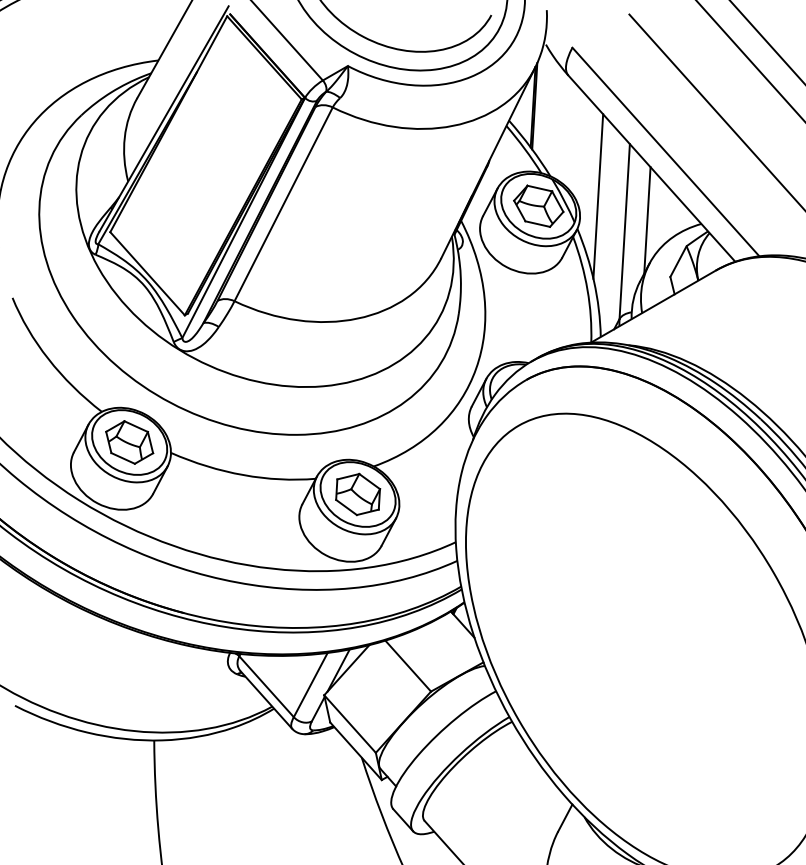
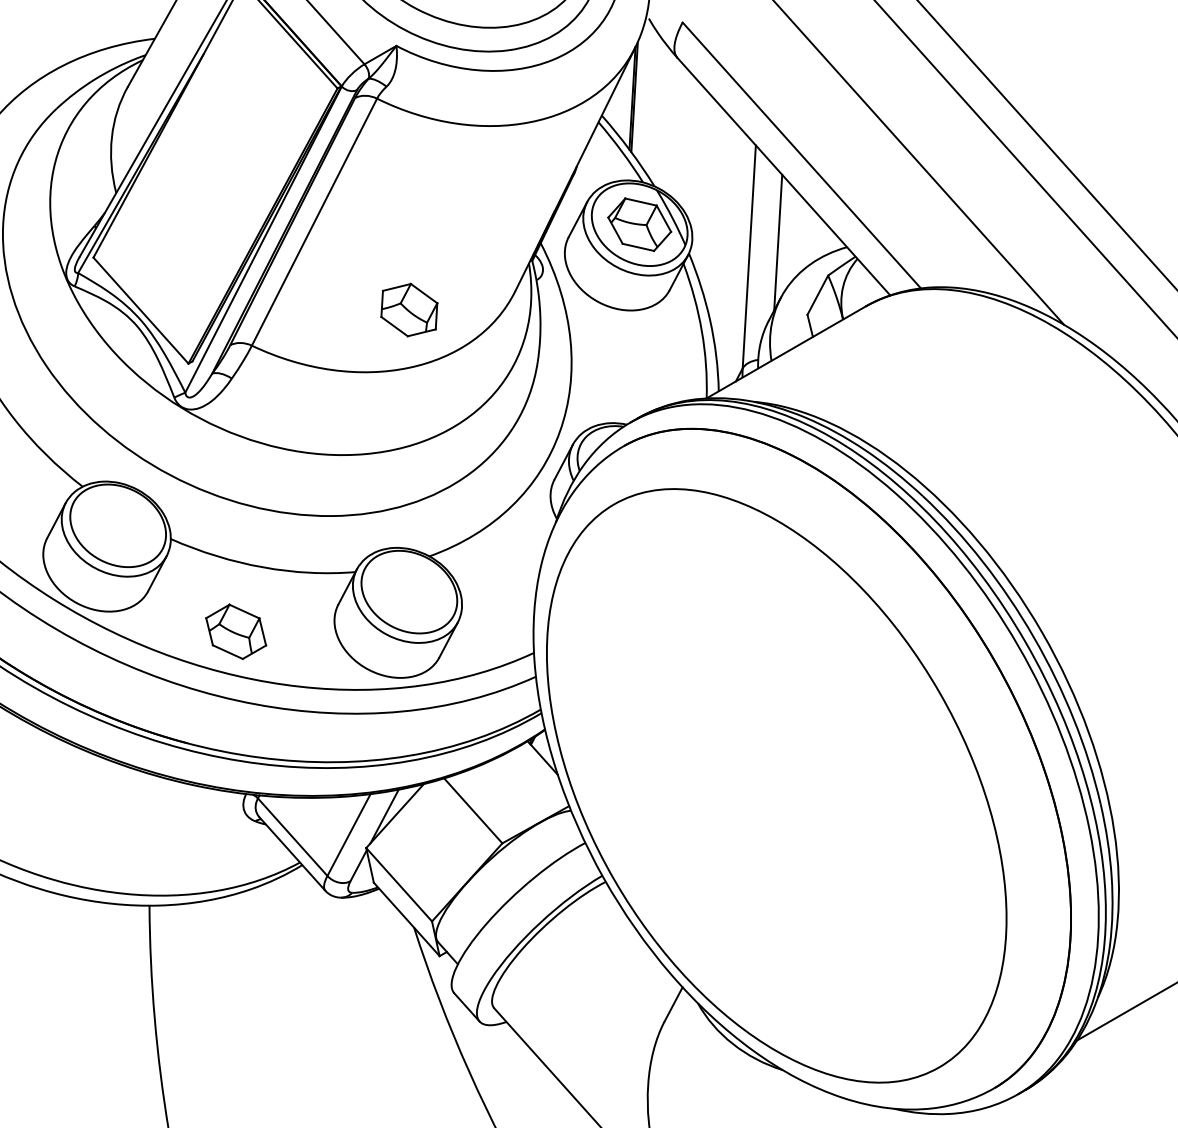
line: (598, 196) -> (715, 212), removed
part: (129, 442) -> (236, 631), moved
part: (358, 494) -> (409, 309), moved

